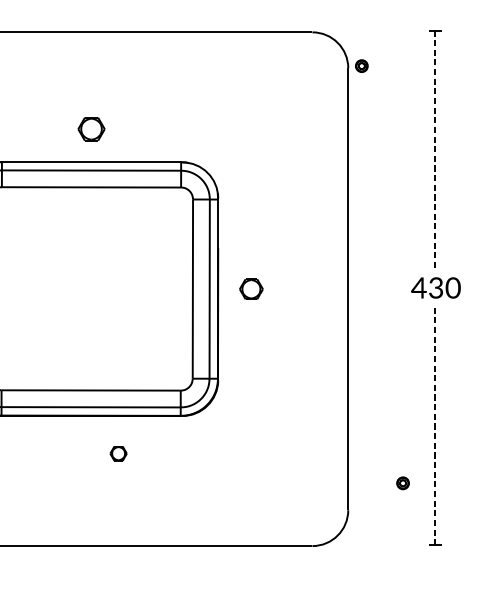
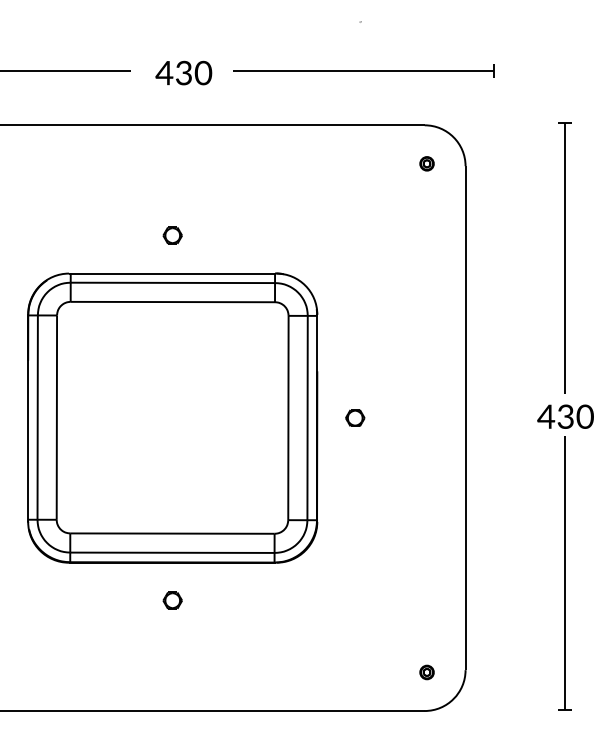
part: (361, 65) -> (426, 163), moved
part: (91, 129) -> (172, 235), size x0.62
line: (435, 149) -> (564, 258), dashed -> solid
part: (251, 288) -> (355, 417), size x0.71
line: (435, 424) -> (564, 572), dashed -> solid
part: (118, 453) -> (172, 600), moved
part: (402, 483) -> (426, 672), moved

